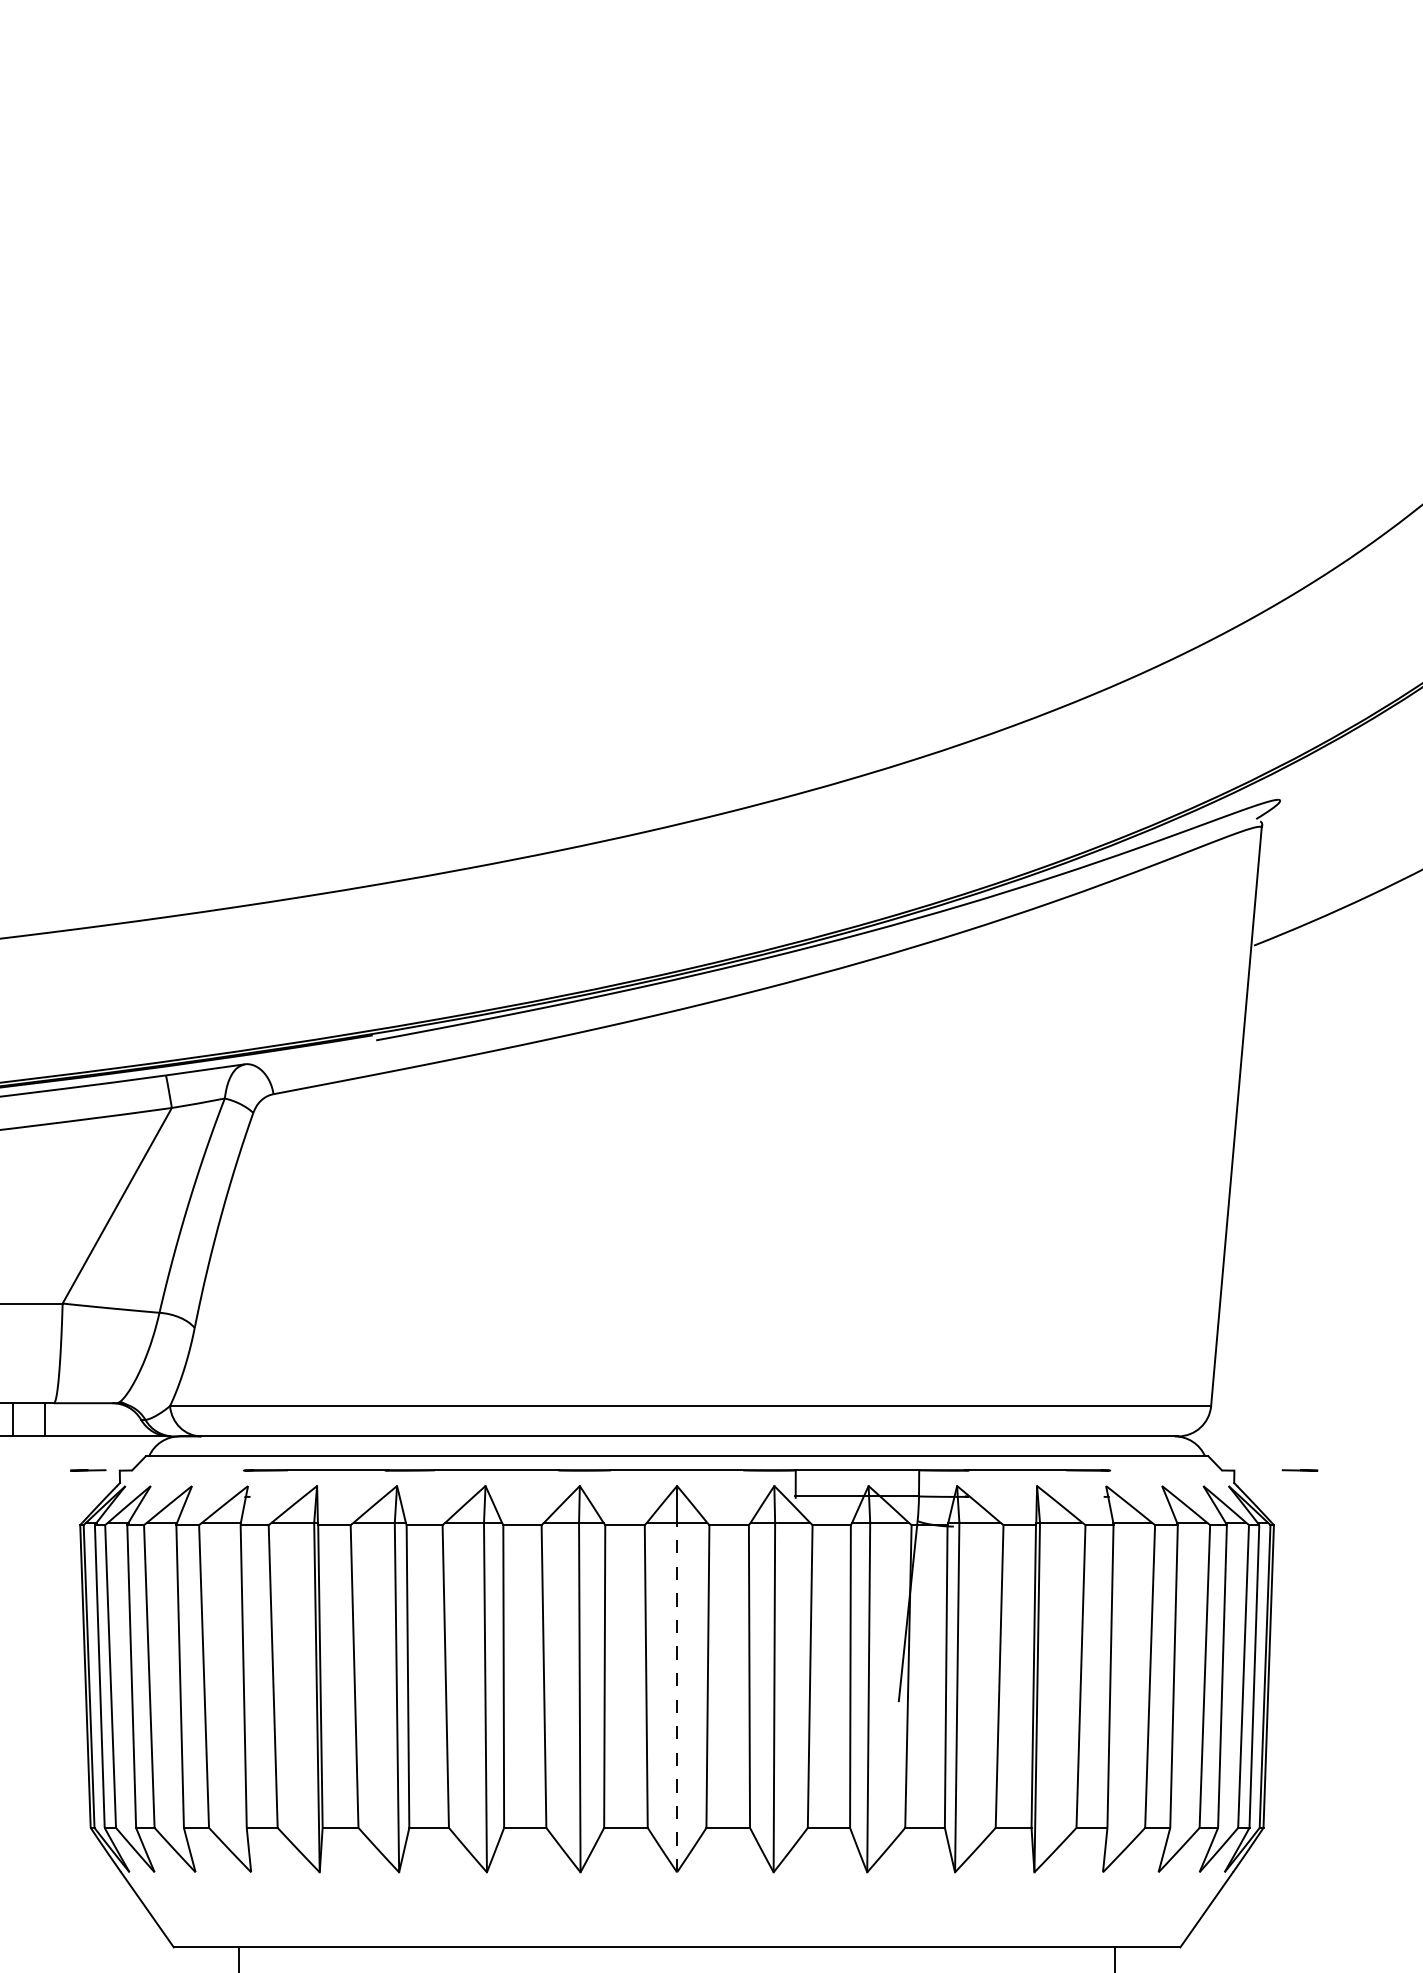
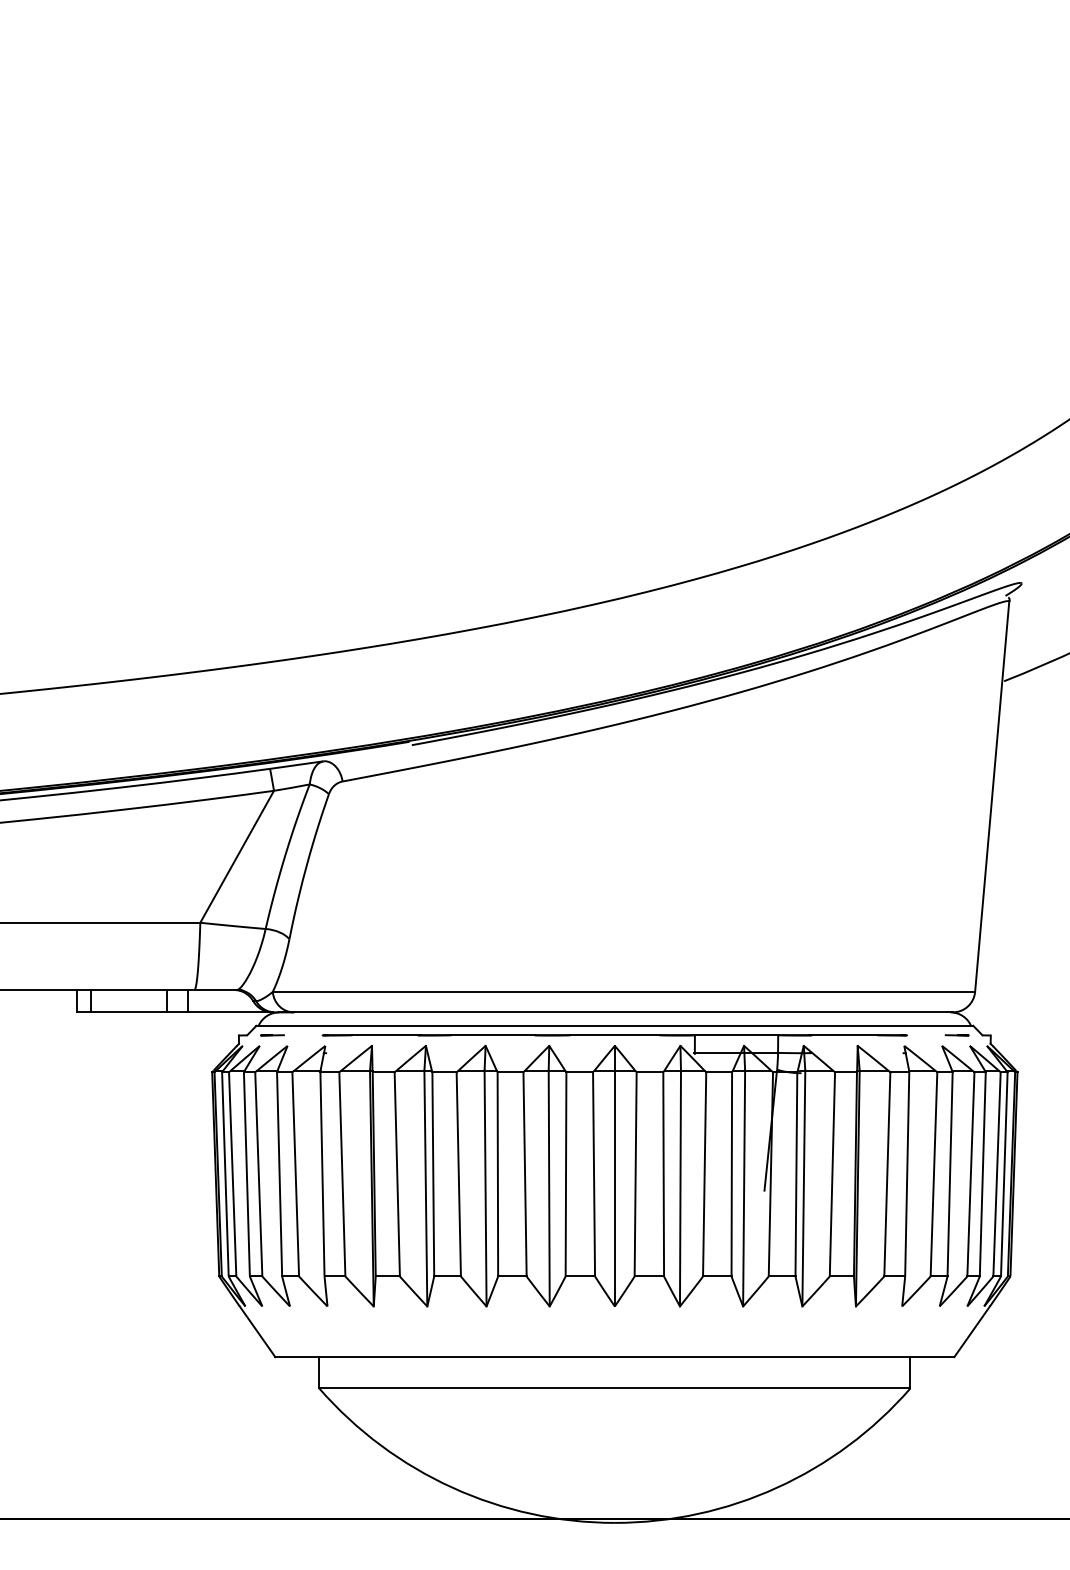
line: (88, 1470) -> (272, 1035), moved
line: (1299, 1470) -> (956, 1035), moved
line: (676, 1697) -> (614, 1188), dashed -> solid

